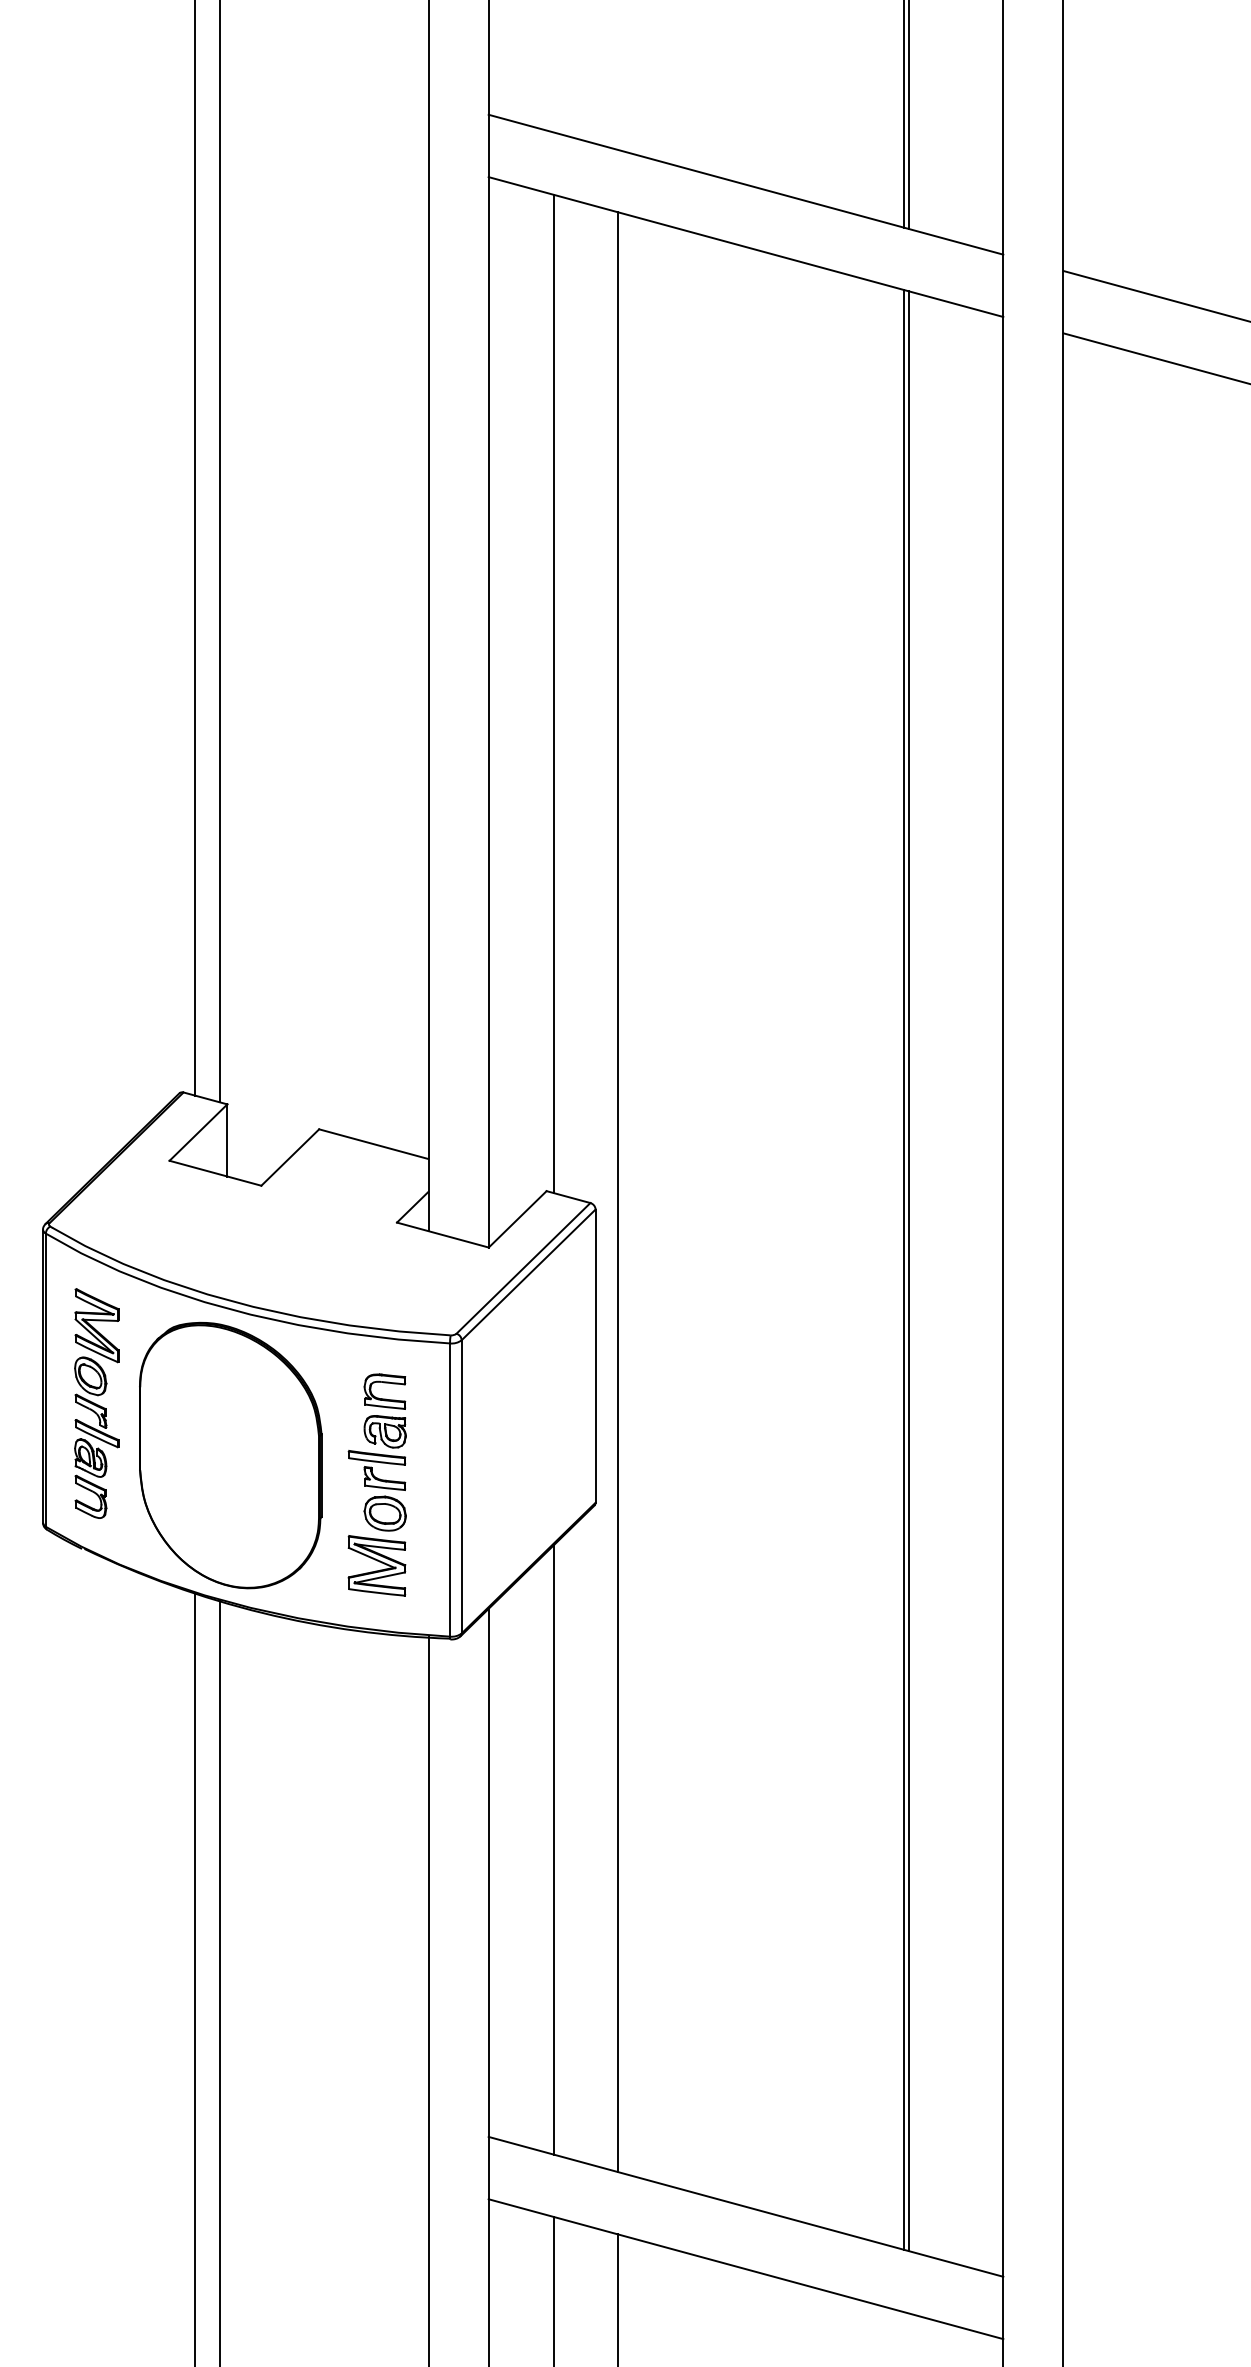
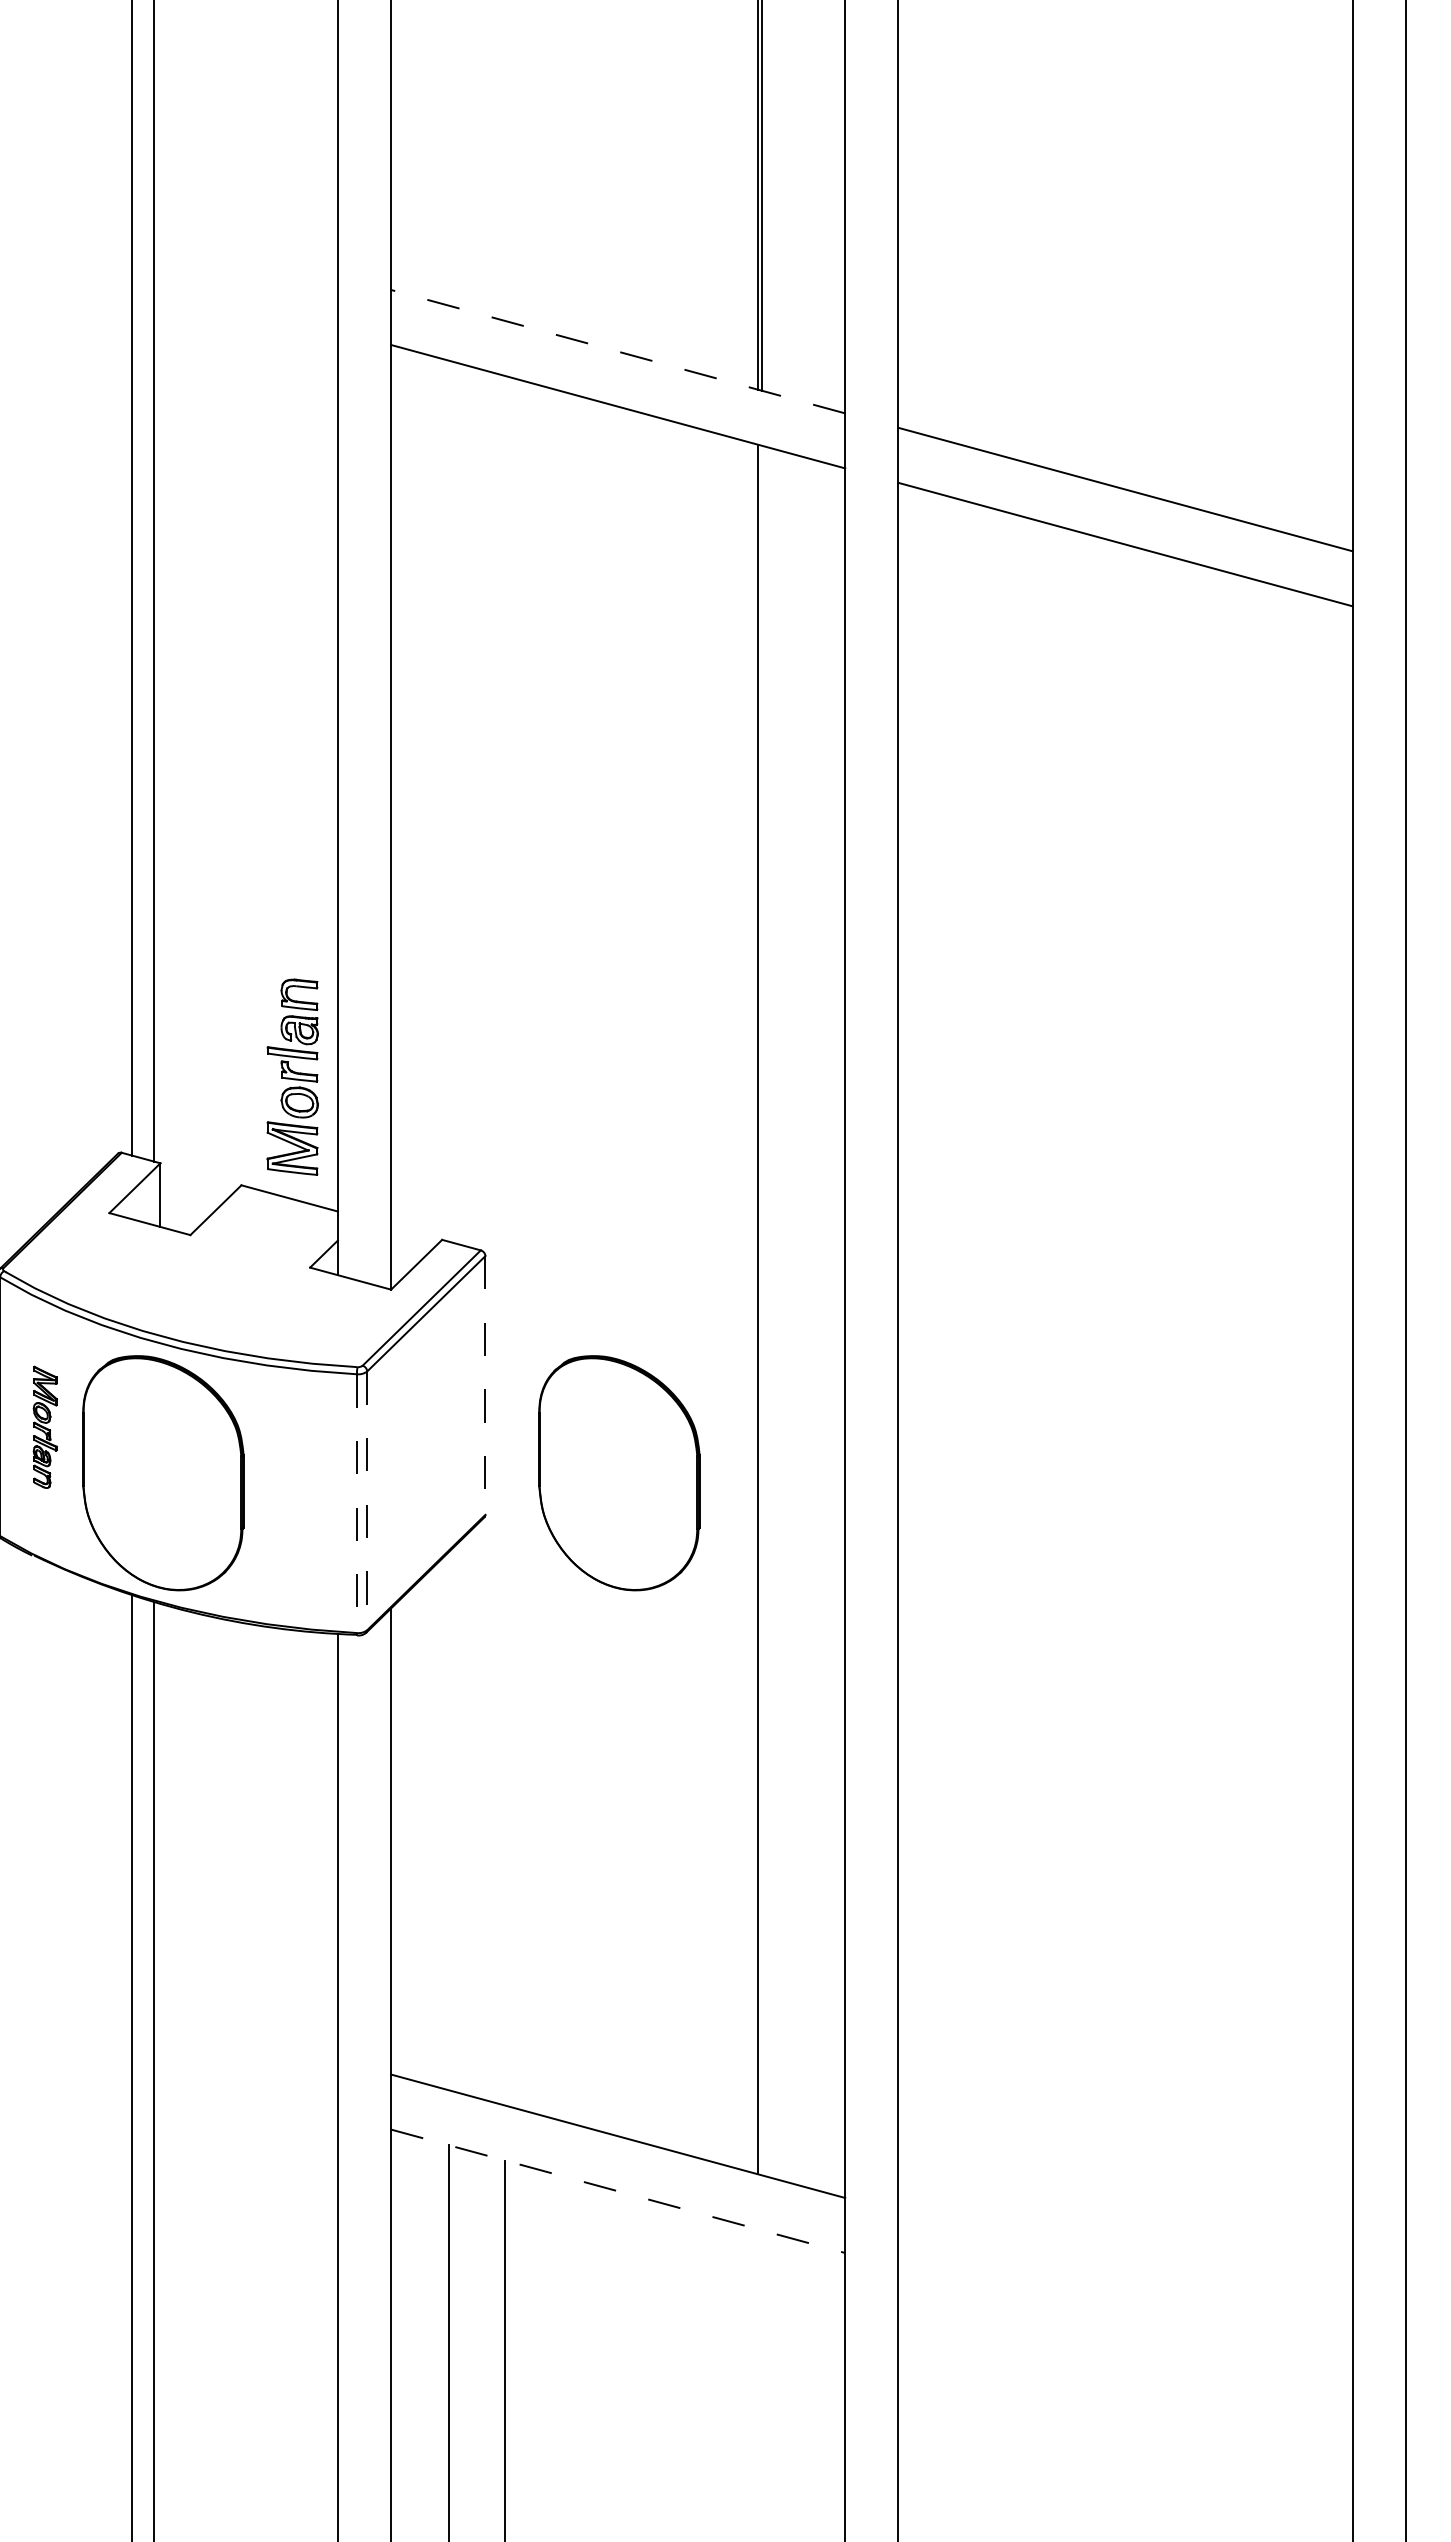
line: (745, 184) -> (617, 351), solid -> dashed
line: (553, 693) -> (448, 800), removed
line: (617, 1191) -> (504, 1240), removed
line: (909, 1271) -> (762, 1310), removed
line: (595, 1356) -> (485, 1385), solid -> dashed
part: (97, 1403) -> (45, 1427), size x0.6
part: (747, 1455) -> (619, 1473), added
part: (377, 1484) -> (292, 1076), moved
line: (461, 1487) -> (367, 1501), solid -> dashed
line: (449, 1490) -> (356, 1504), solid -> dashed
line: (553, 1850) -> (448, 1821), removed
line: (746, 2269) -> (618, 2191), solid -> dashed

